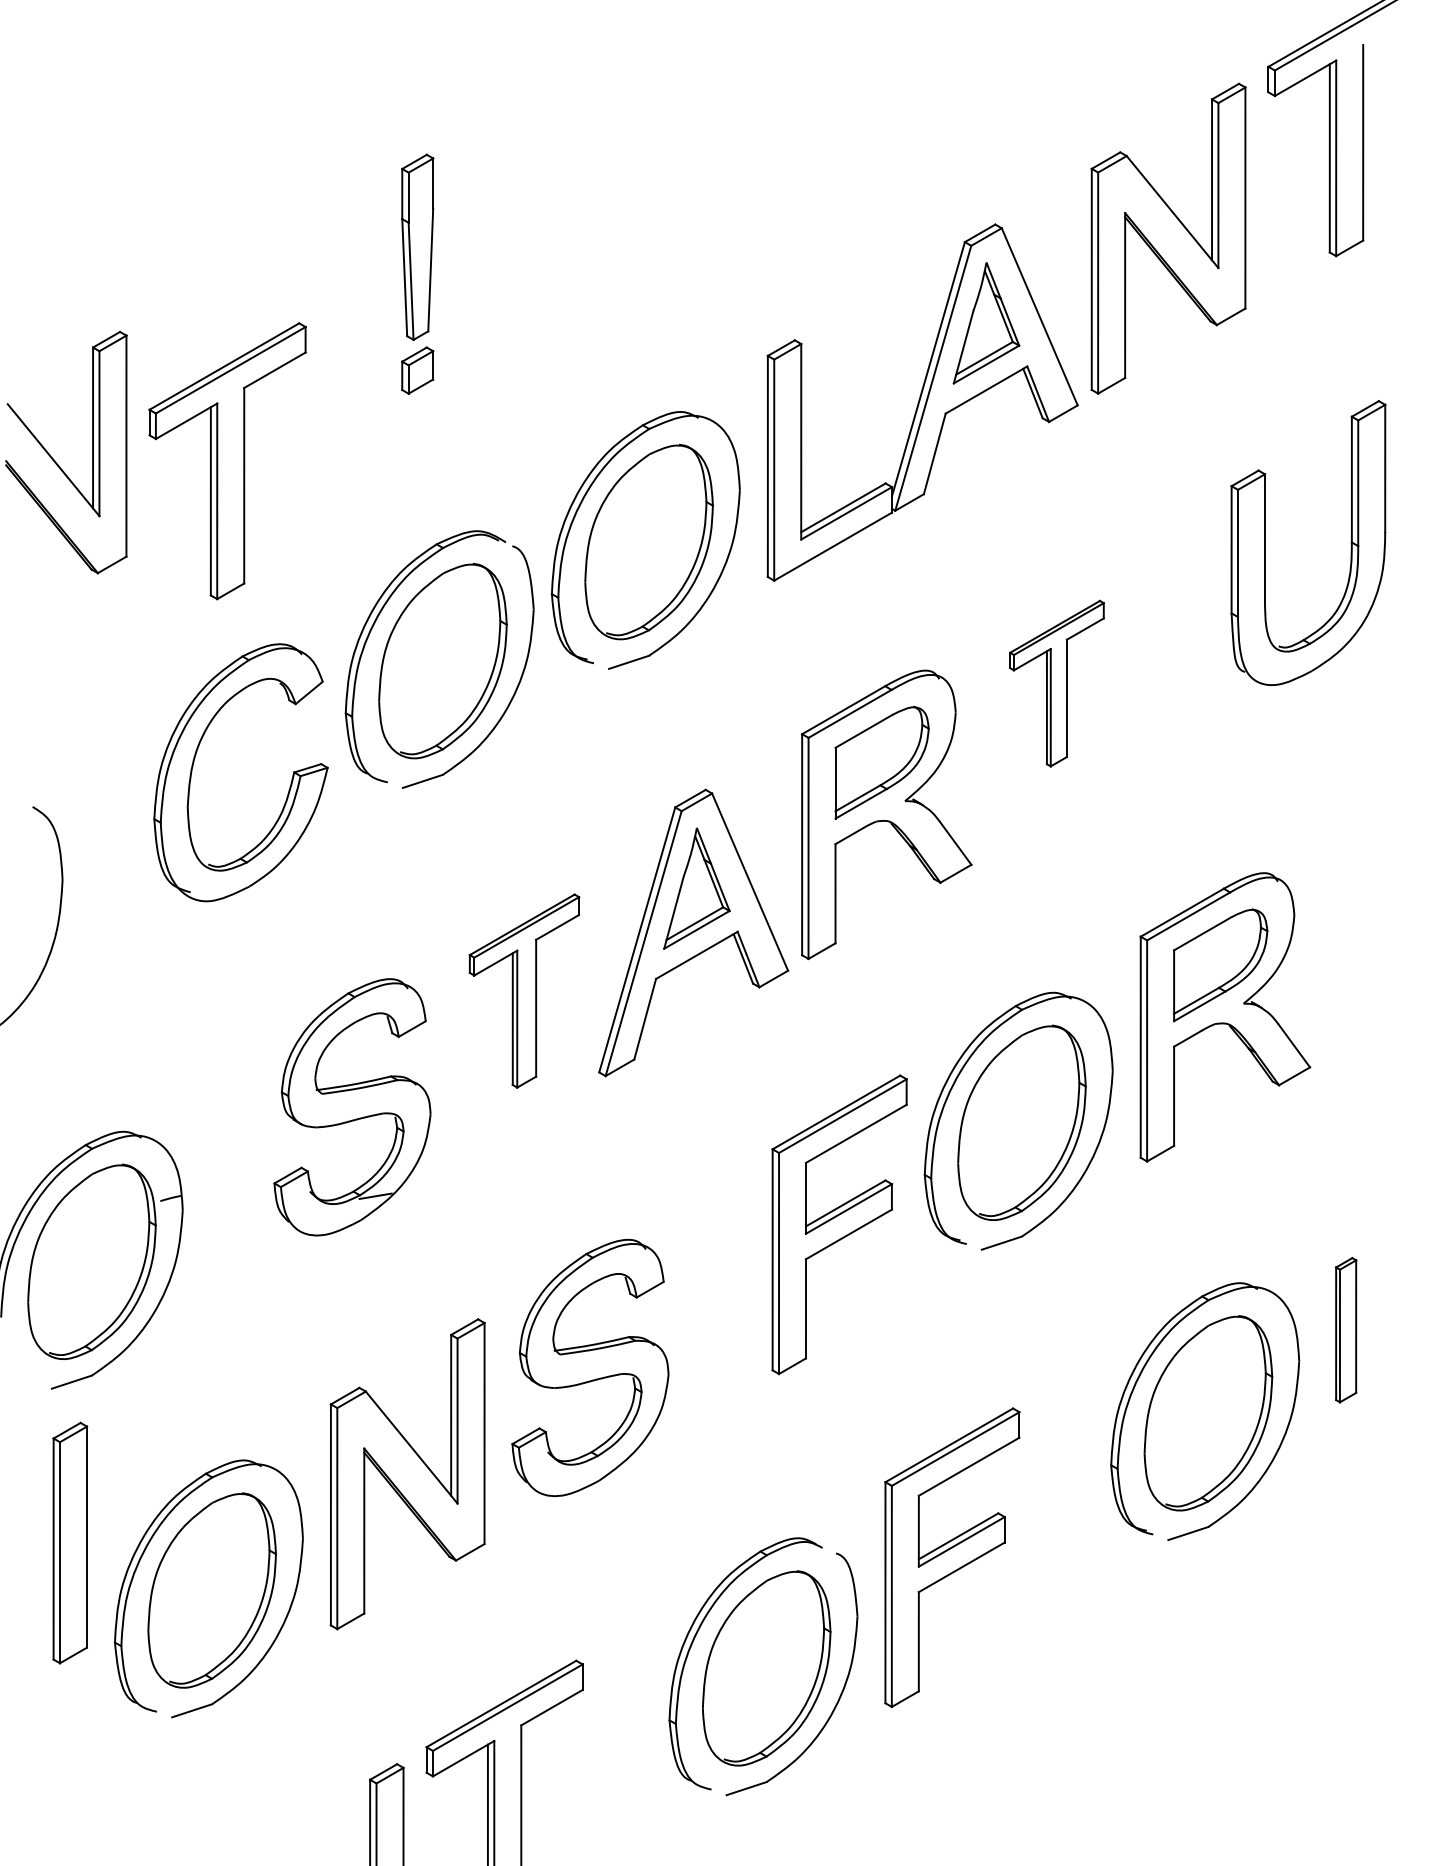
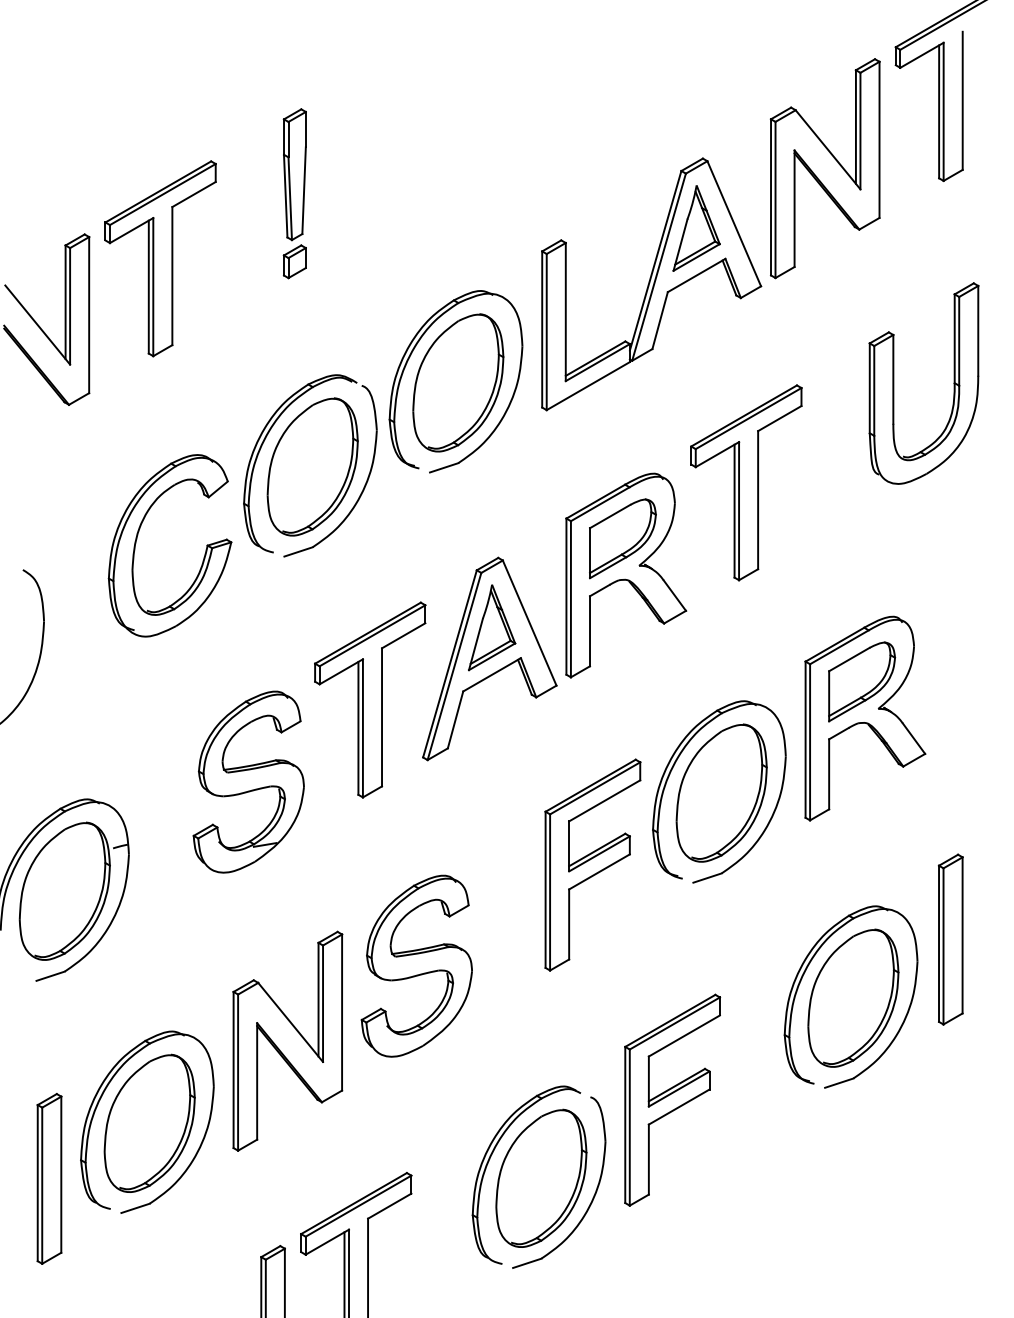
part: (227, 460) -> (160, 258), moved
part: (1057, 683) -> (746, 482), size x1.67
part: (524, 990) -> (370, 699), size x1.43
part: (1345, 1330) -> (950, 939), size x1.67
part: (70, 1542) -> (49, 1178), moved

